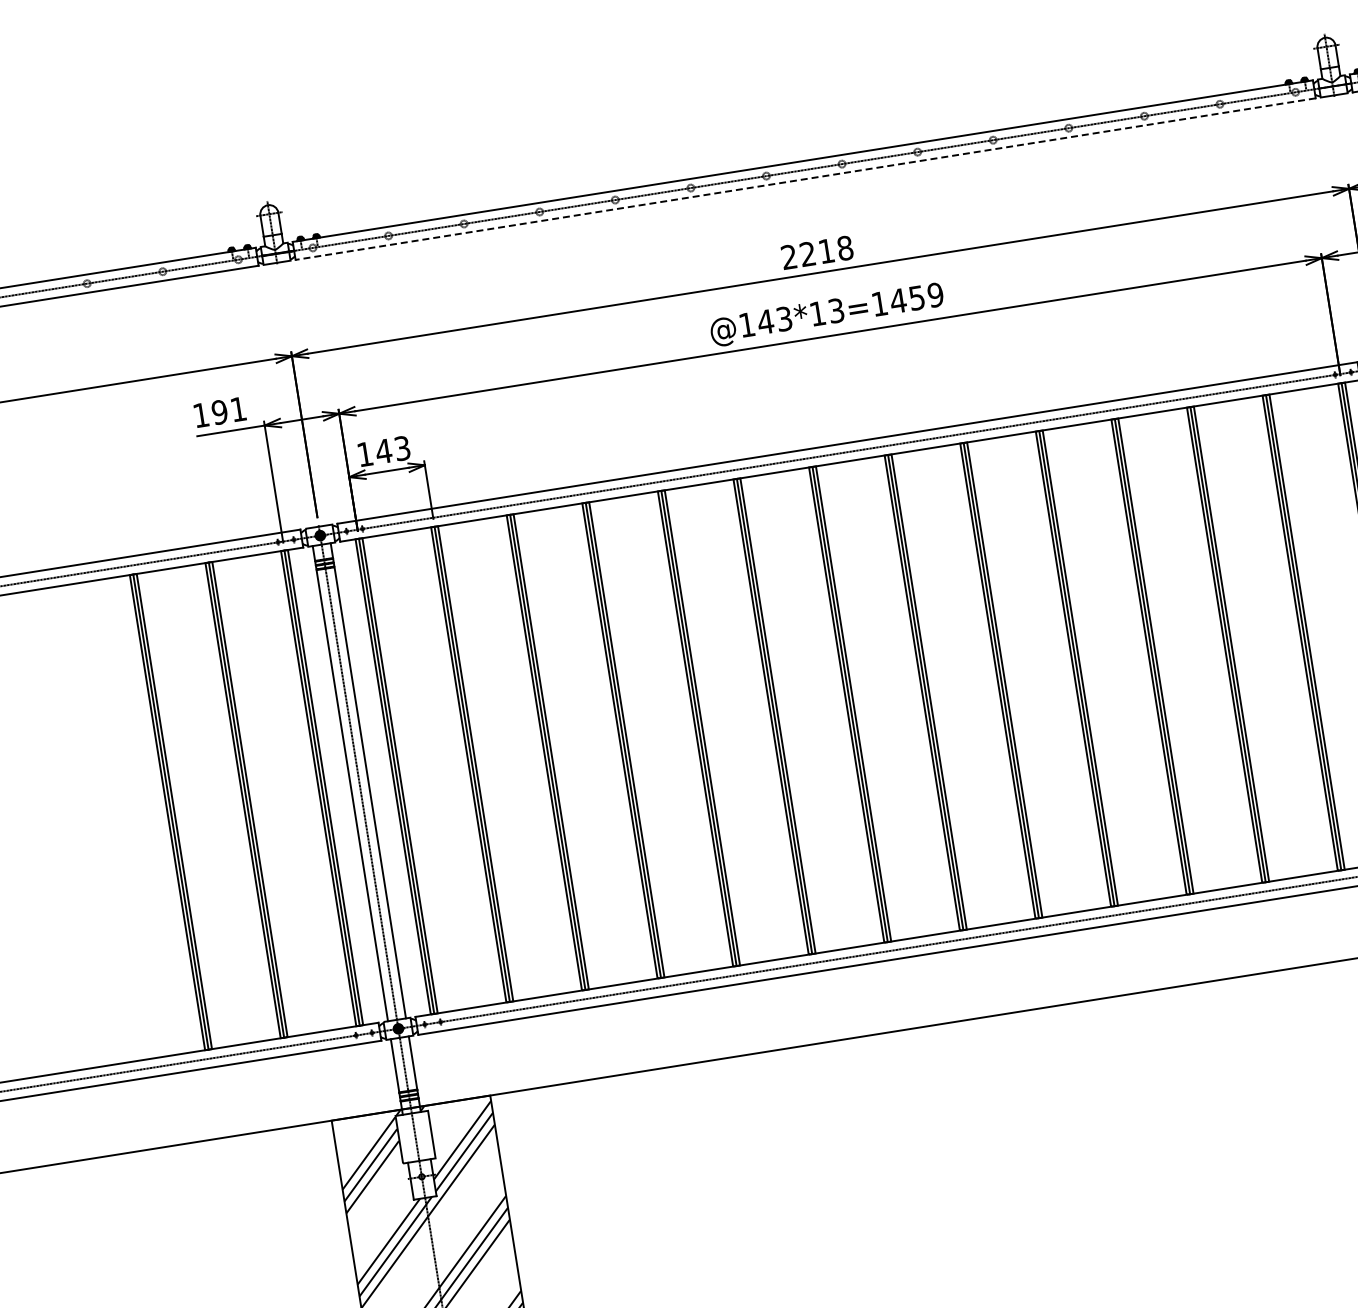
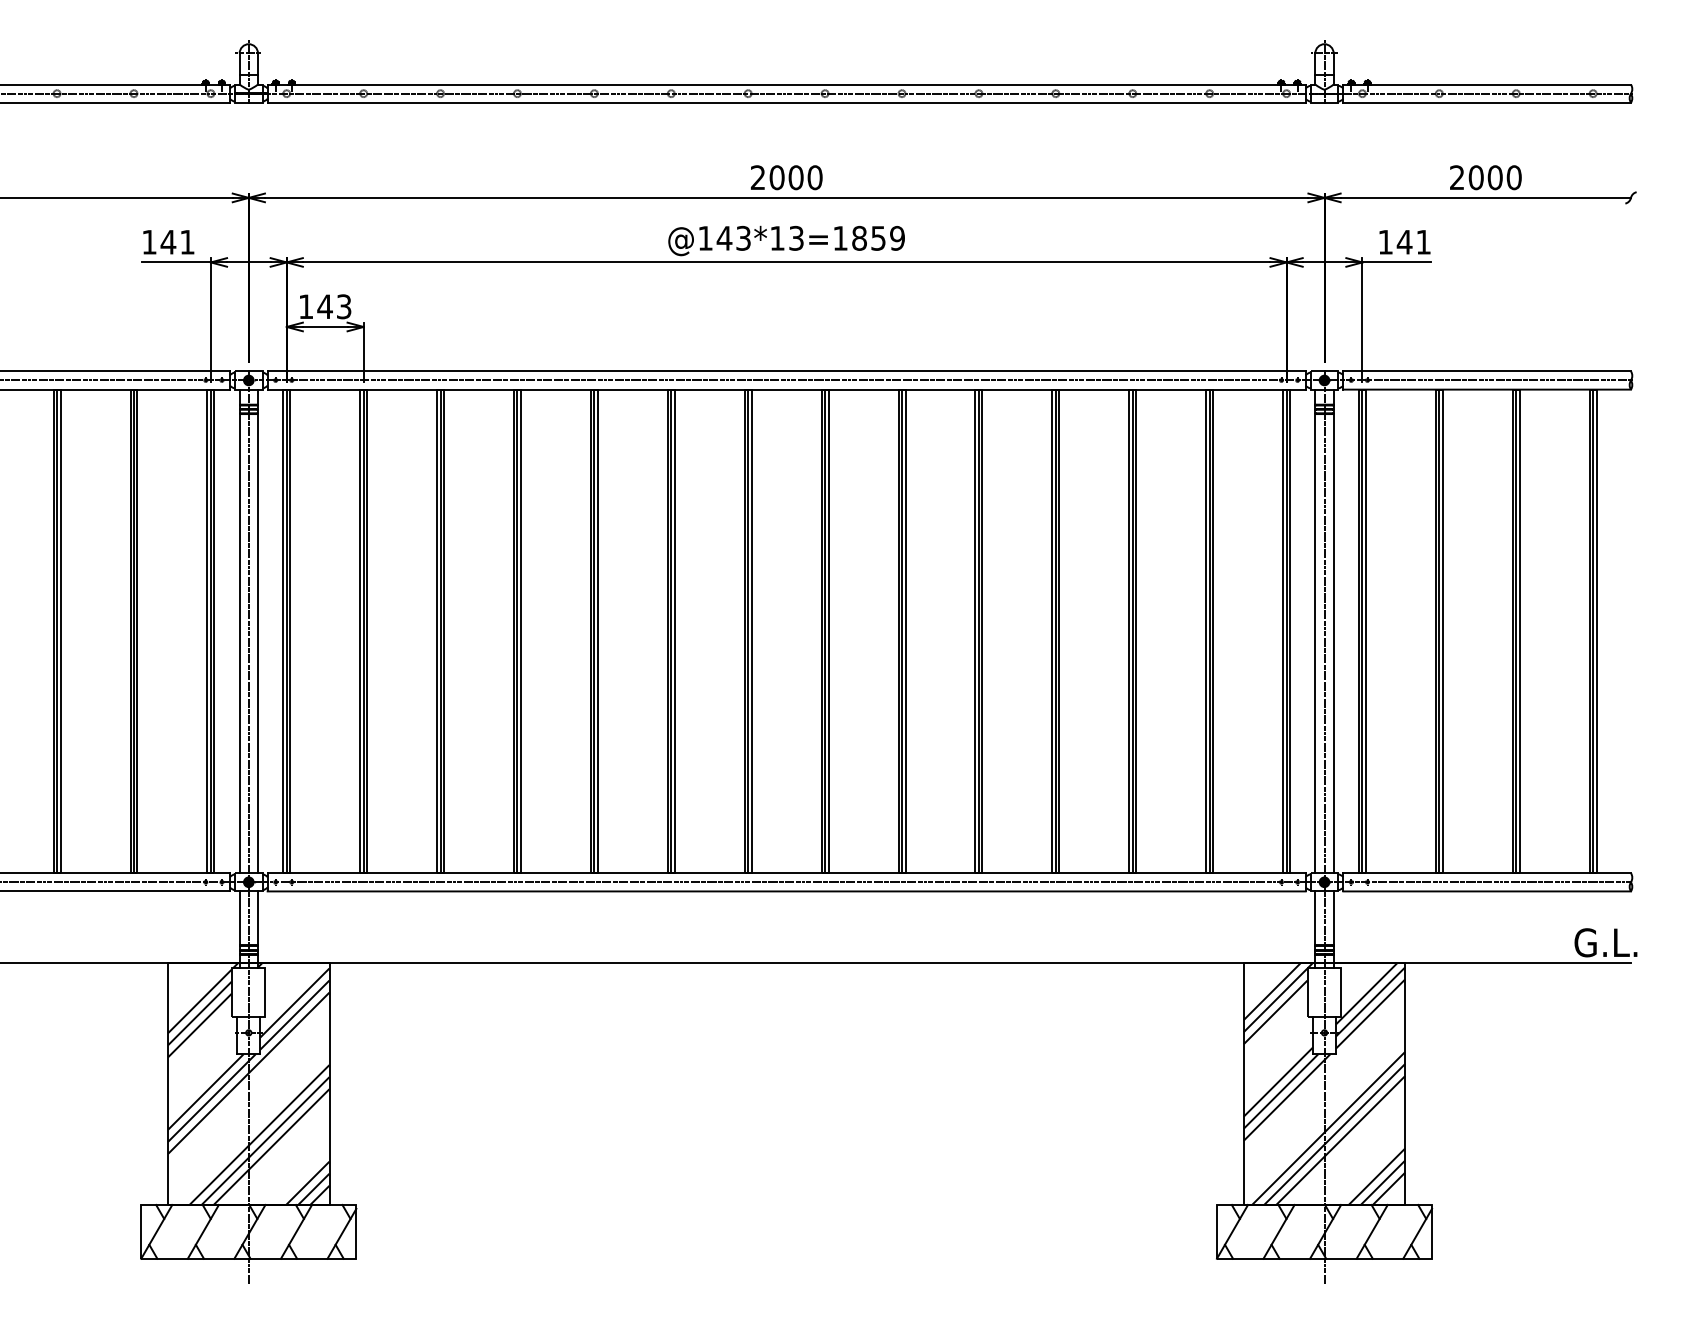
line: (805, 178) -> (786, 102), dashed -> solid
text: (825, 251) -> (795, 177), 2218 -> 2000
text: (898, 300) -> (859, 237), @143*13=1459 -> @143*13=1859
text: (219, 411) -> (168, 241), 191 -> 141

